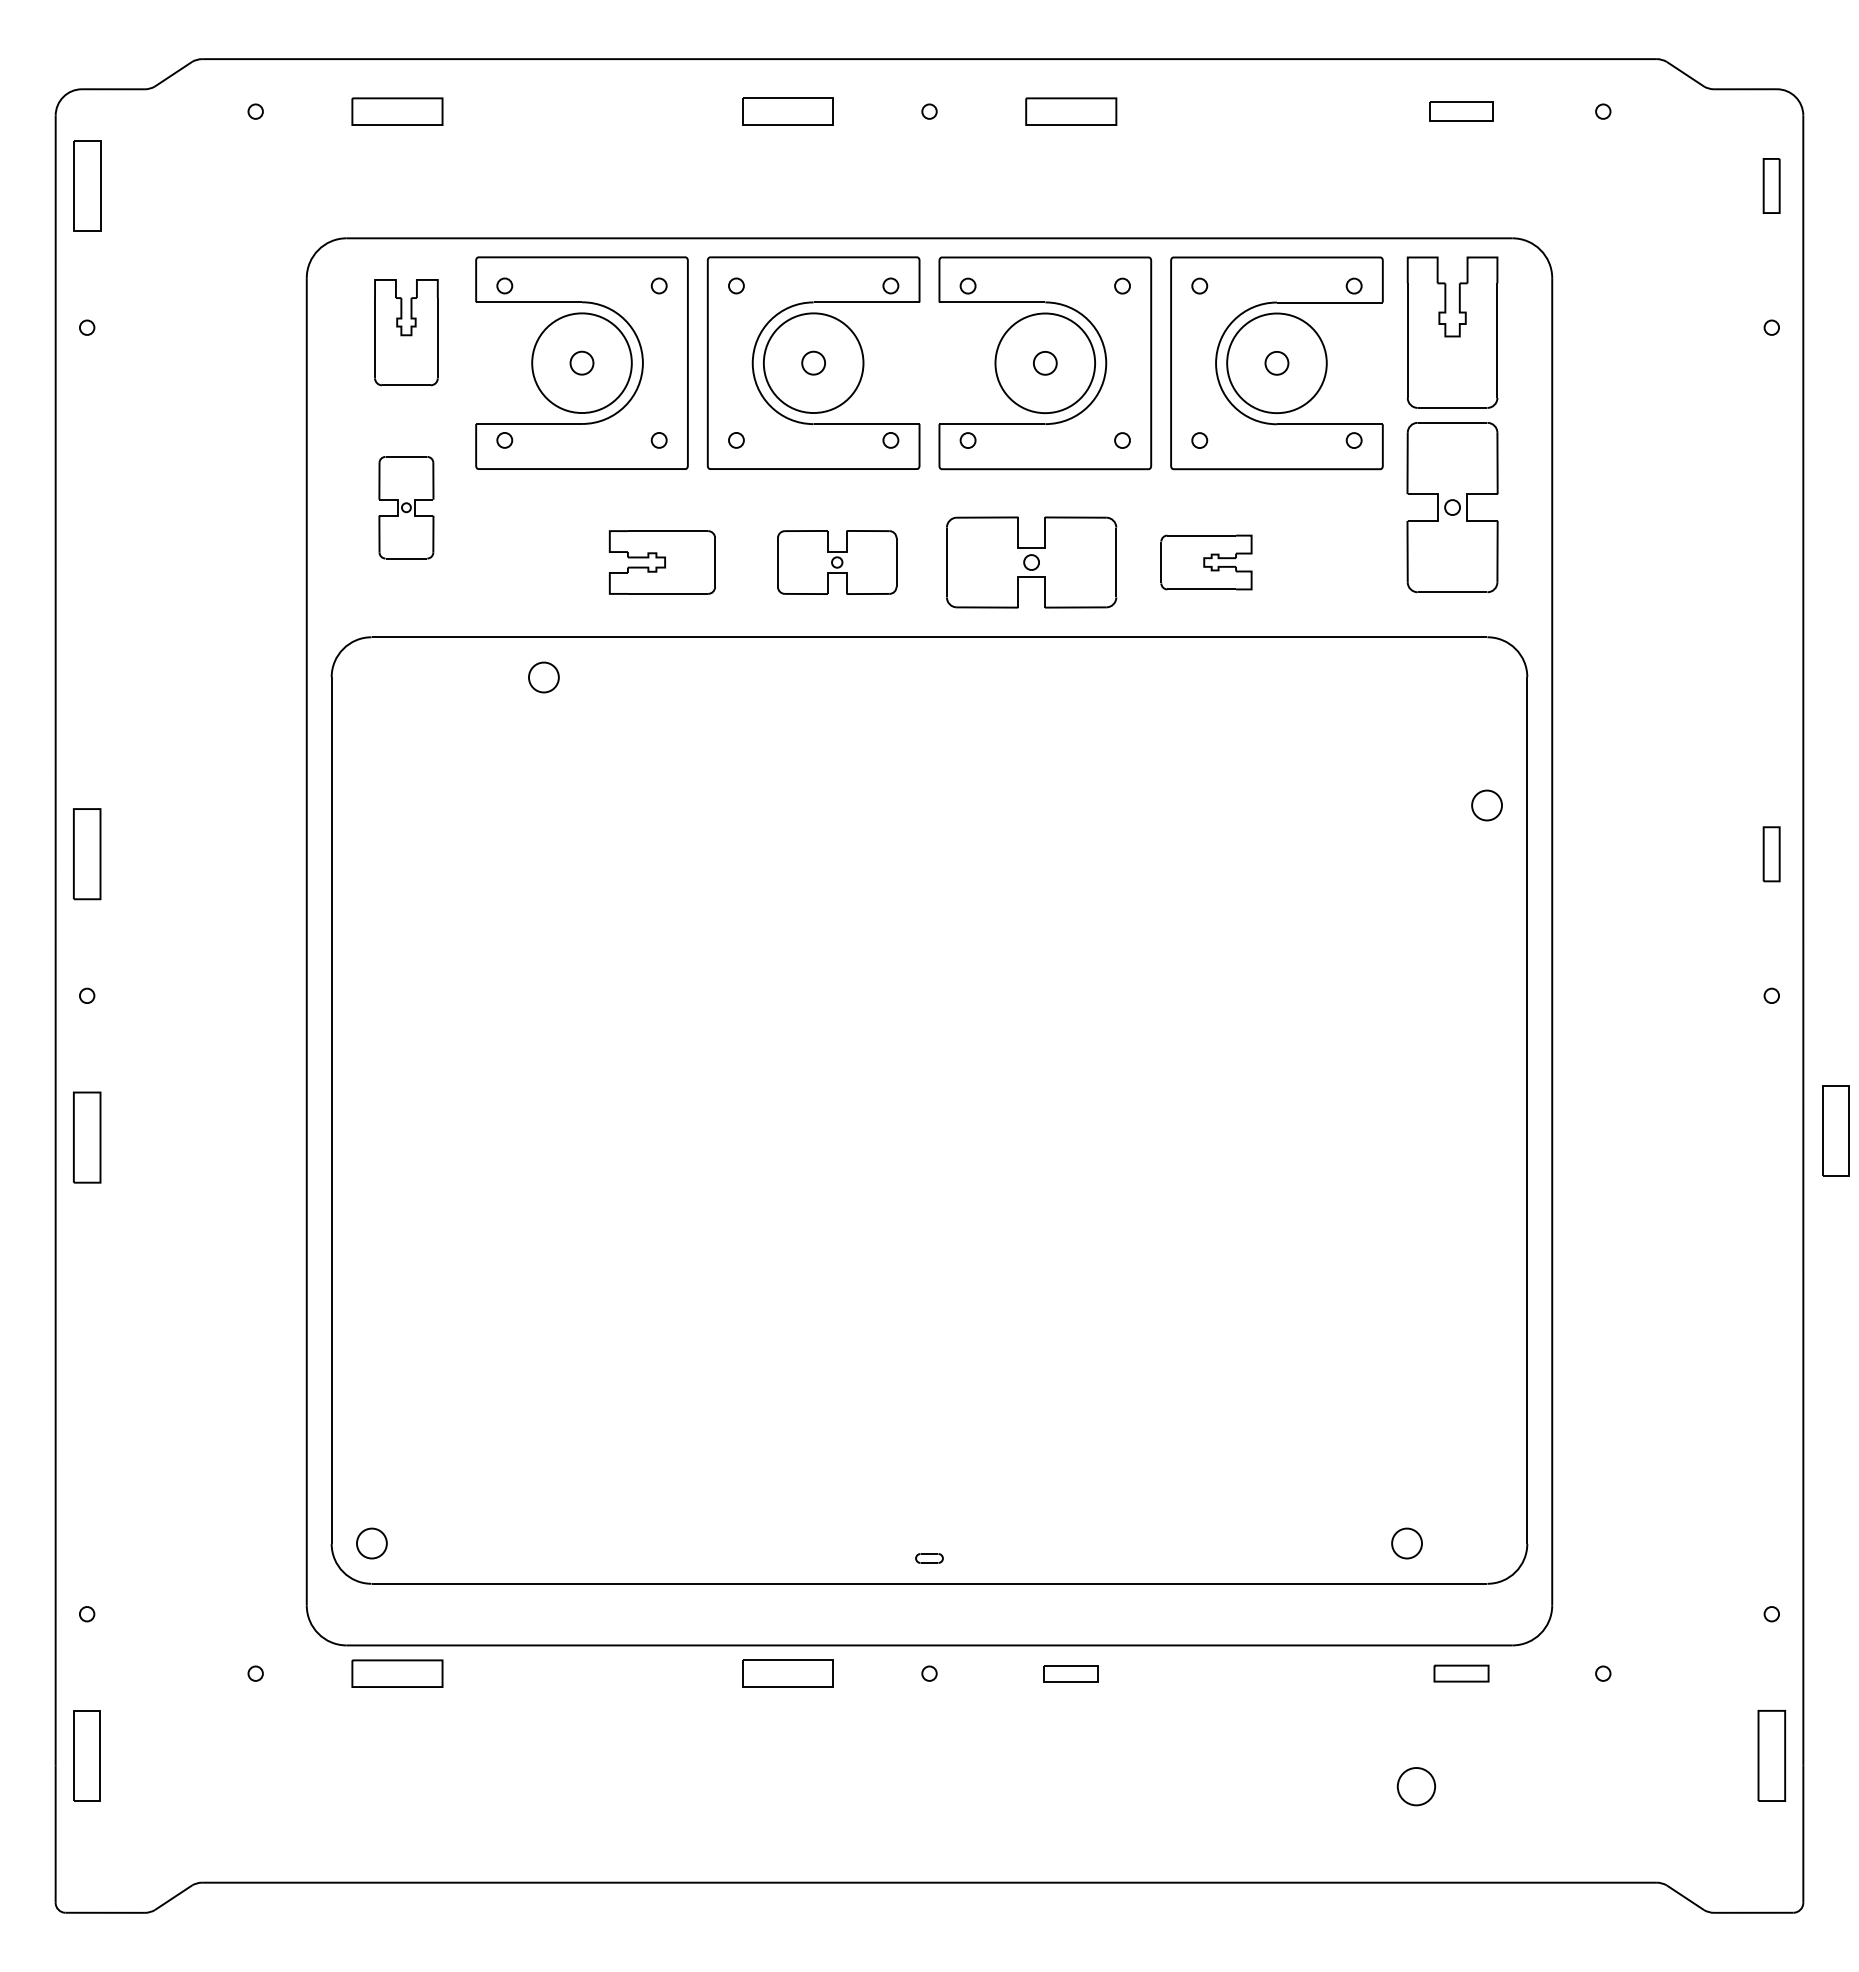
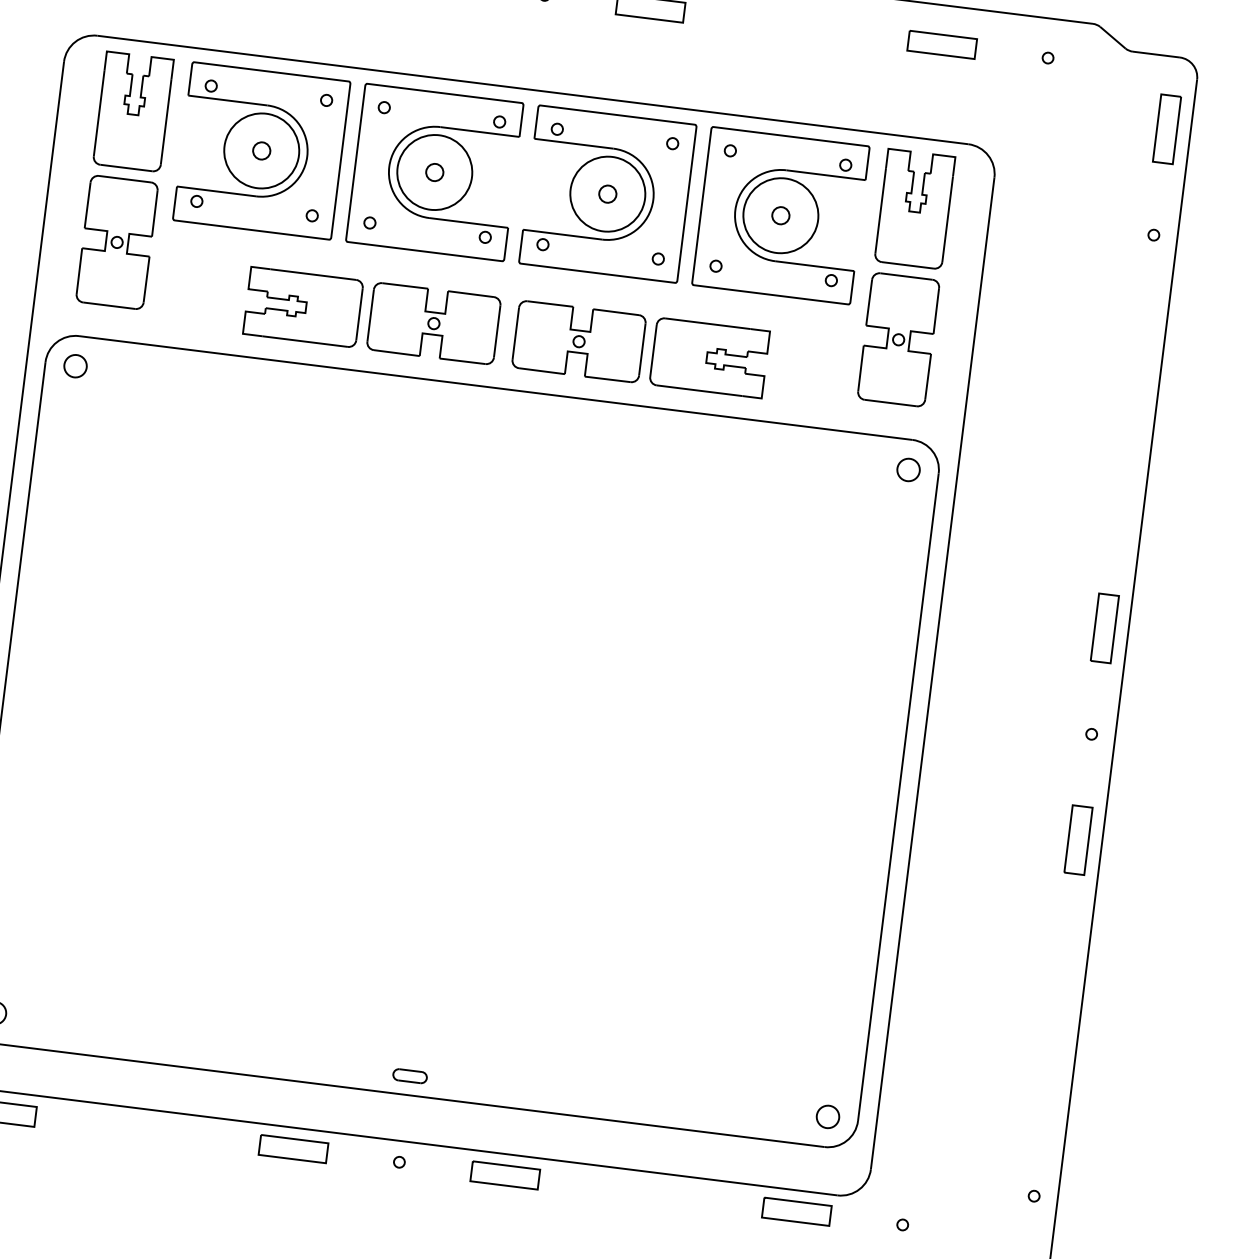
part: (1461, 111) -> (942, 44), size x1.43
part: (1771, 185) -> (1166, 128), size x1.67
part: (406, 332) -> (133, 111), size x1.43
part: (406, 507) -> (117, 242), size x1.67
part: (662, 562) -> (303, 307), size x1.43
part: (836, 562) -> (433, 323), size x1.43
part: (1206, 562) -> (709, 357), size x1.67
part: (543, 677) -> (75, 366), moved
part: (1486, 805) -> (908, 469), moved
part: (1771, 854) -> (1104, 628), size x1.67
part: (1835, 1130) -> (1078, 840), moved
part: (1406, 1543) -> (827, 1116), moved
part: (929, 1558) -> (410, 1076), size x1.67
part: (1070, 1673) -> (504, 1175), size x1.67
part: (1461, 1673) -> (796, 1211), size x1.67

